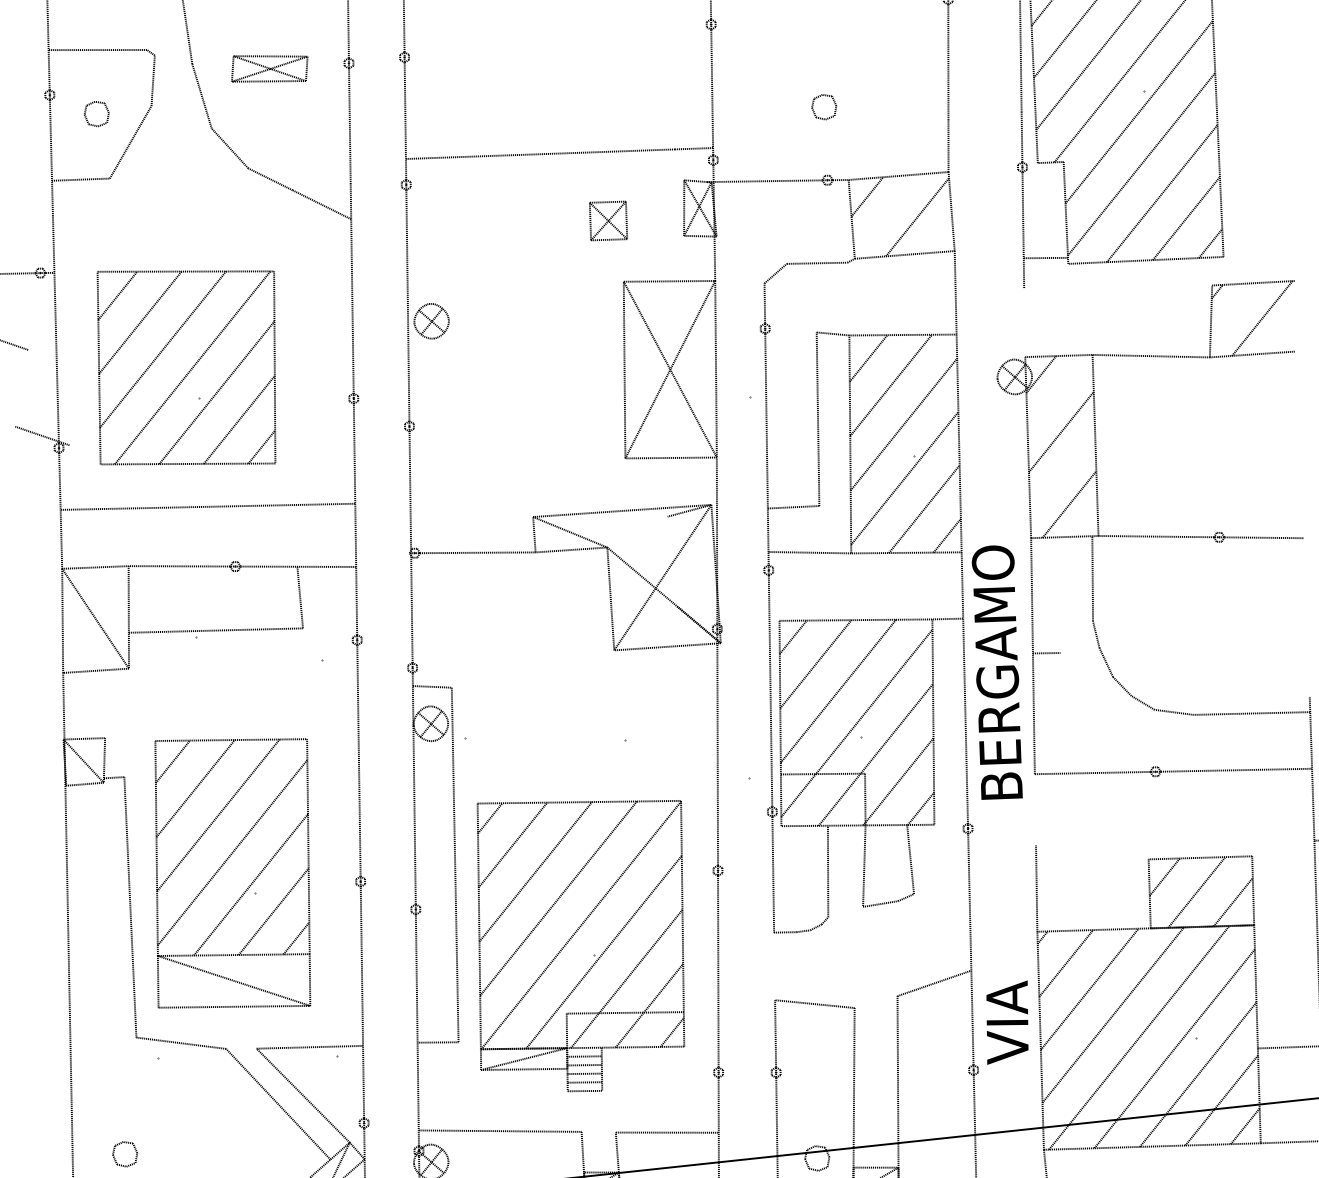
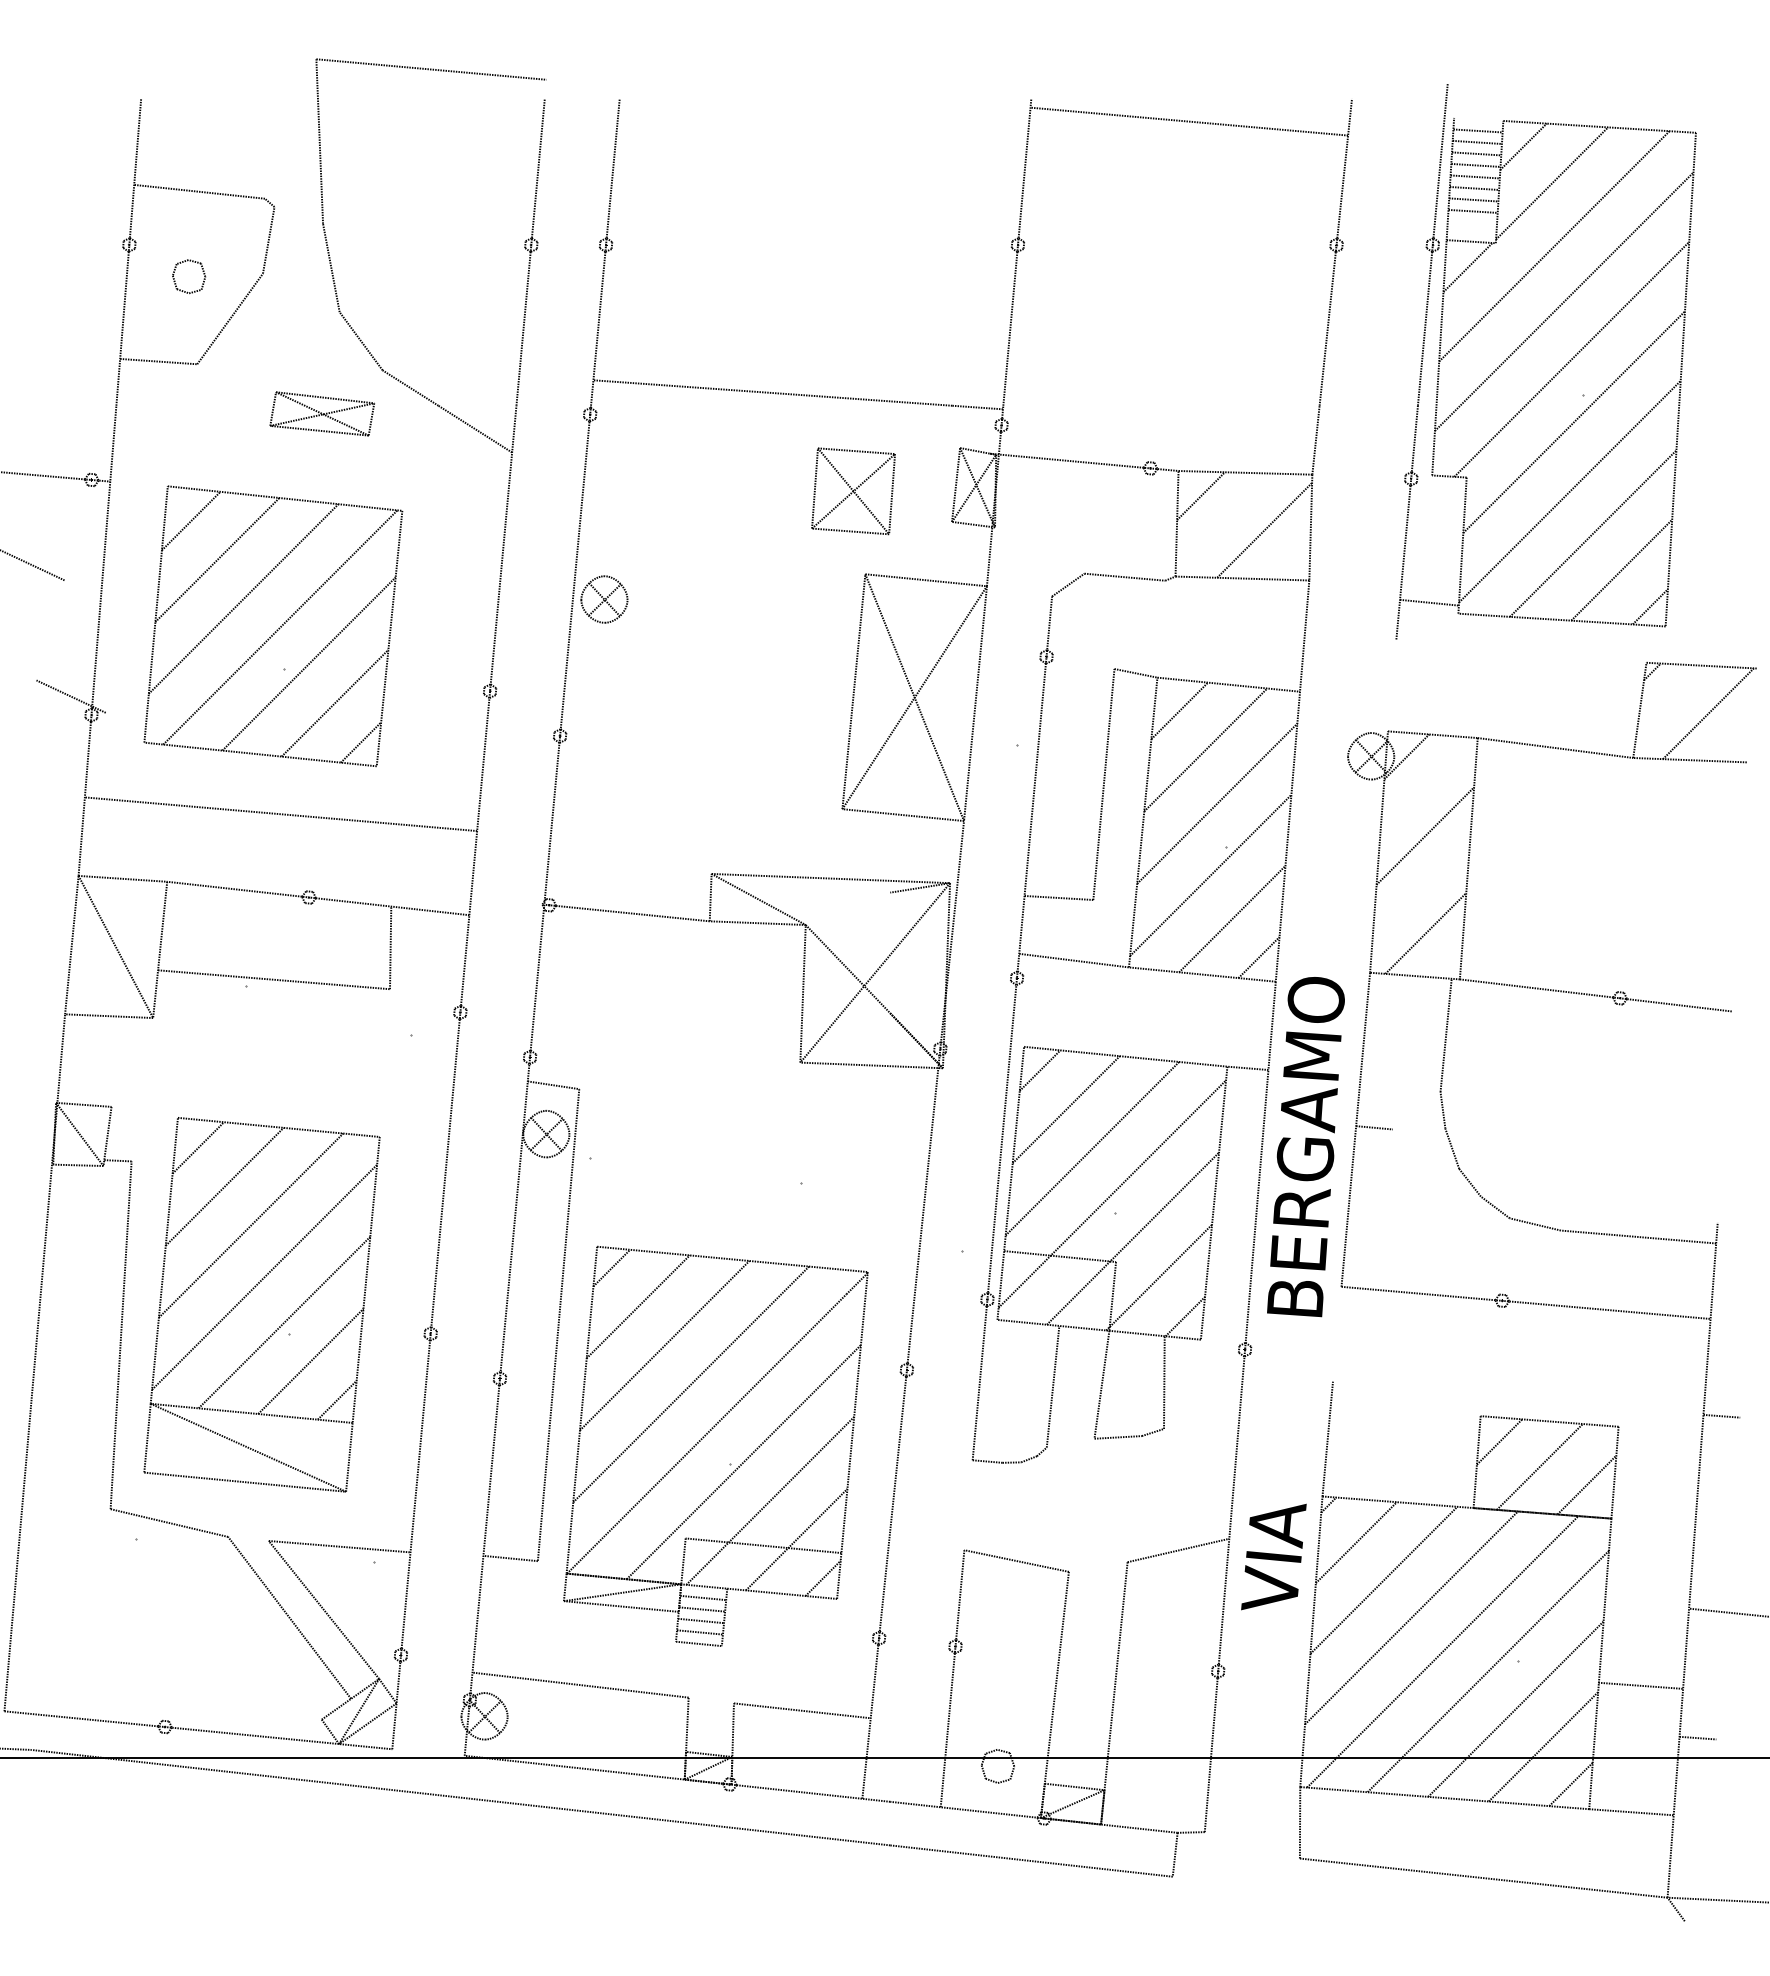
part: (269, 68) -> (321, 413), moved
part: (825, 96) -> (1159, 356), removed
part: (608, 221) -> (853, 491), size x1.6
text: (1007, 1022) -> (1273, 1556), moved
part: (134, 1149) -> (92, 1657), removed

